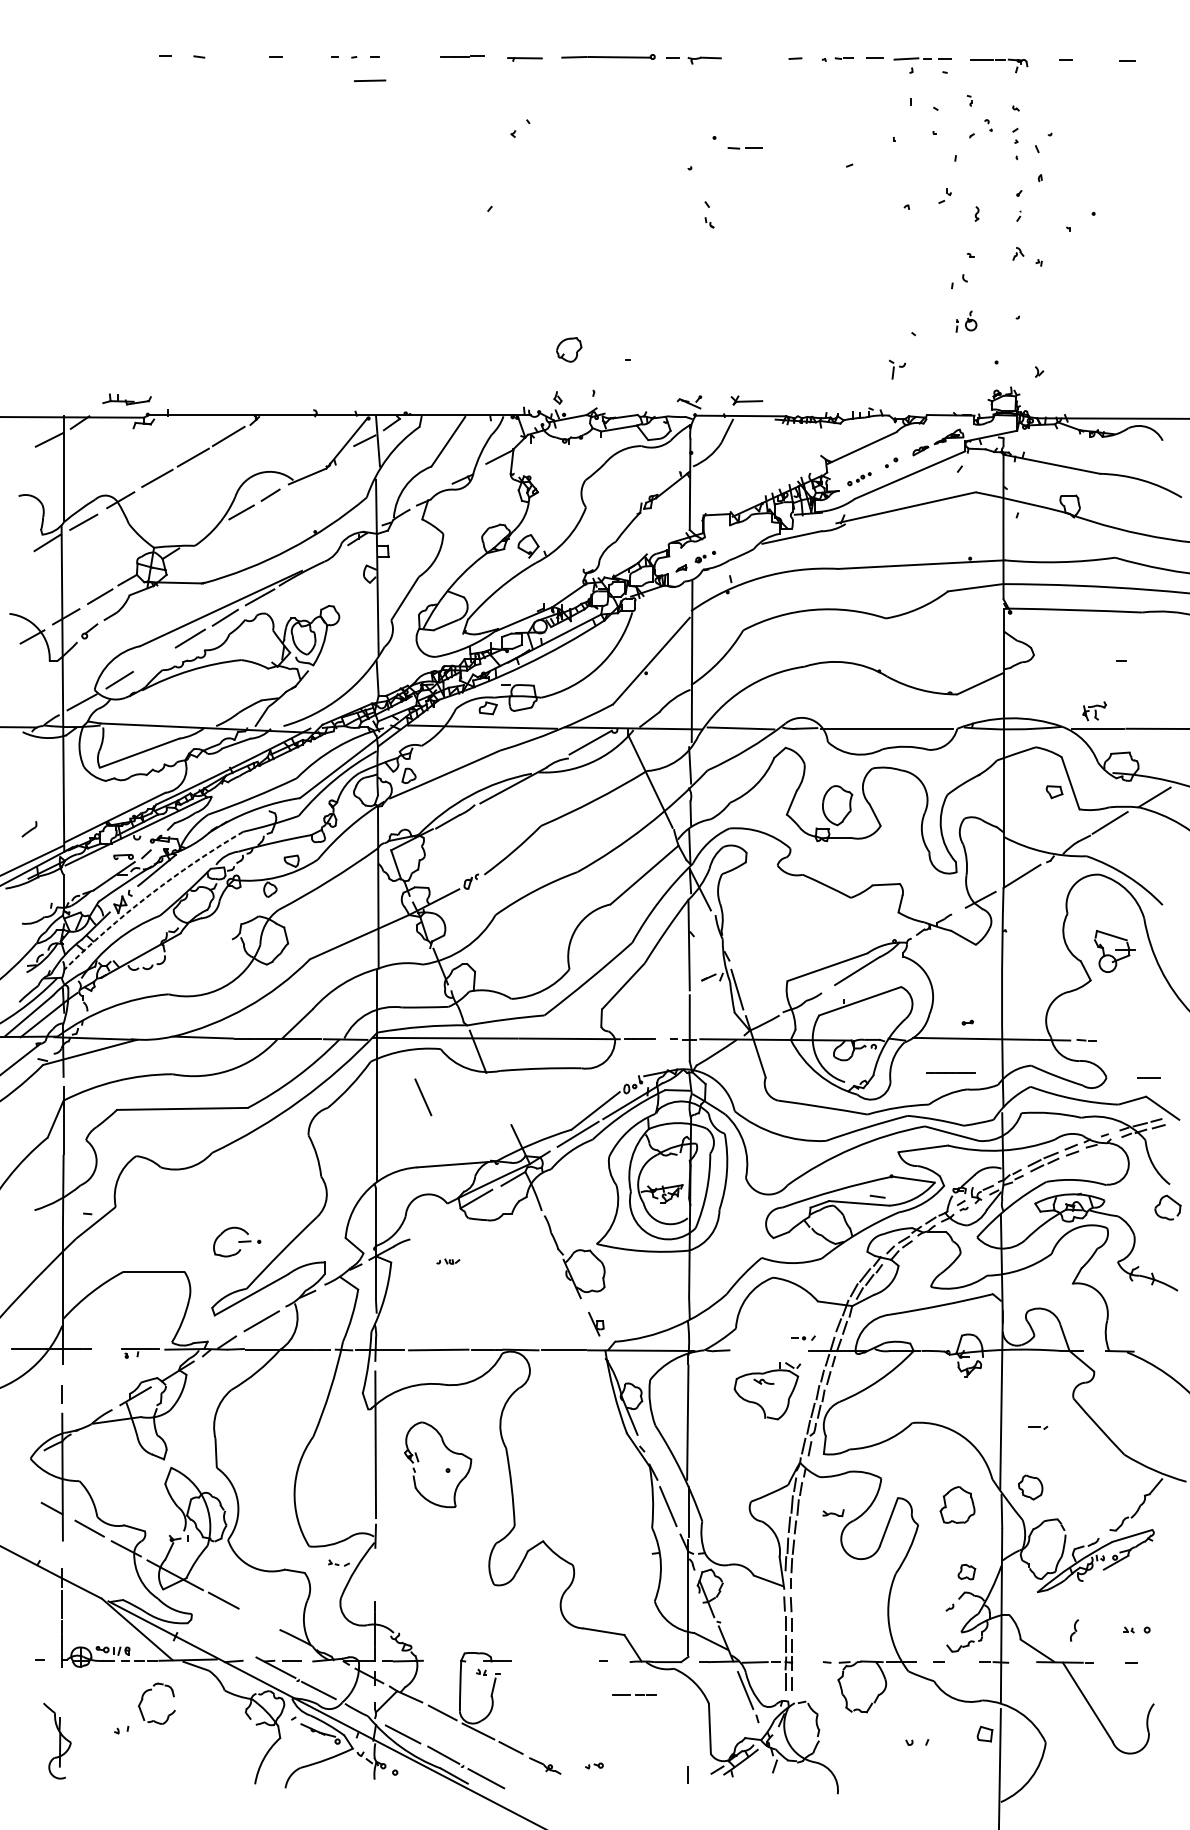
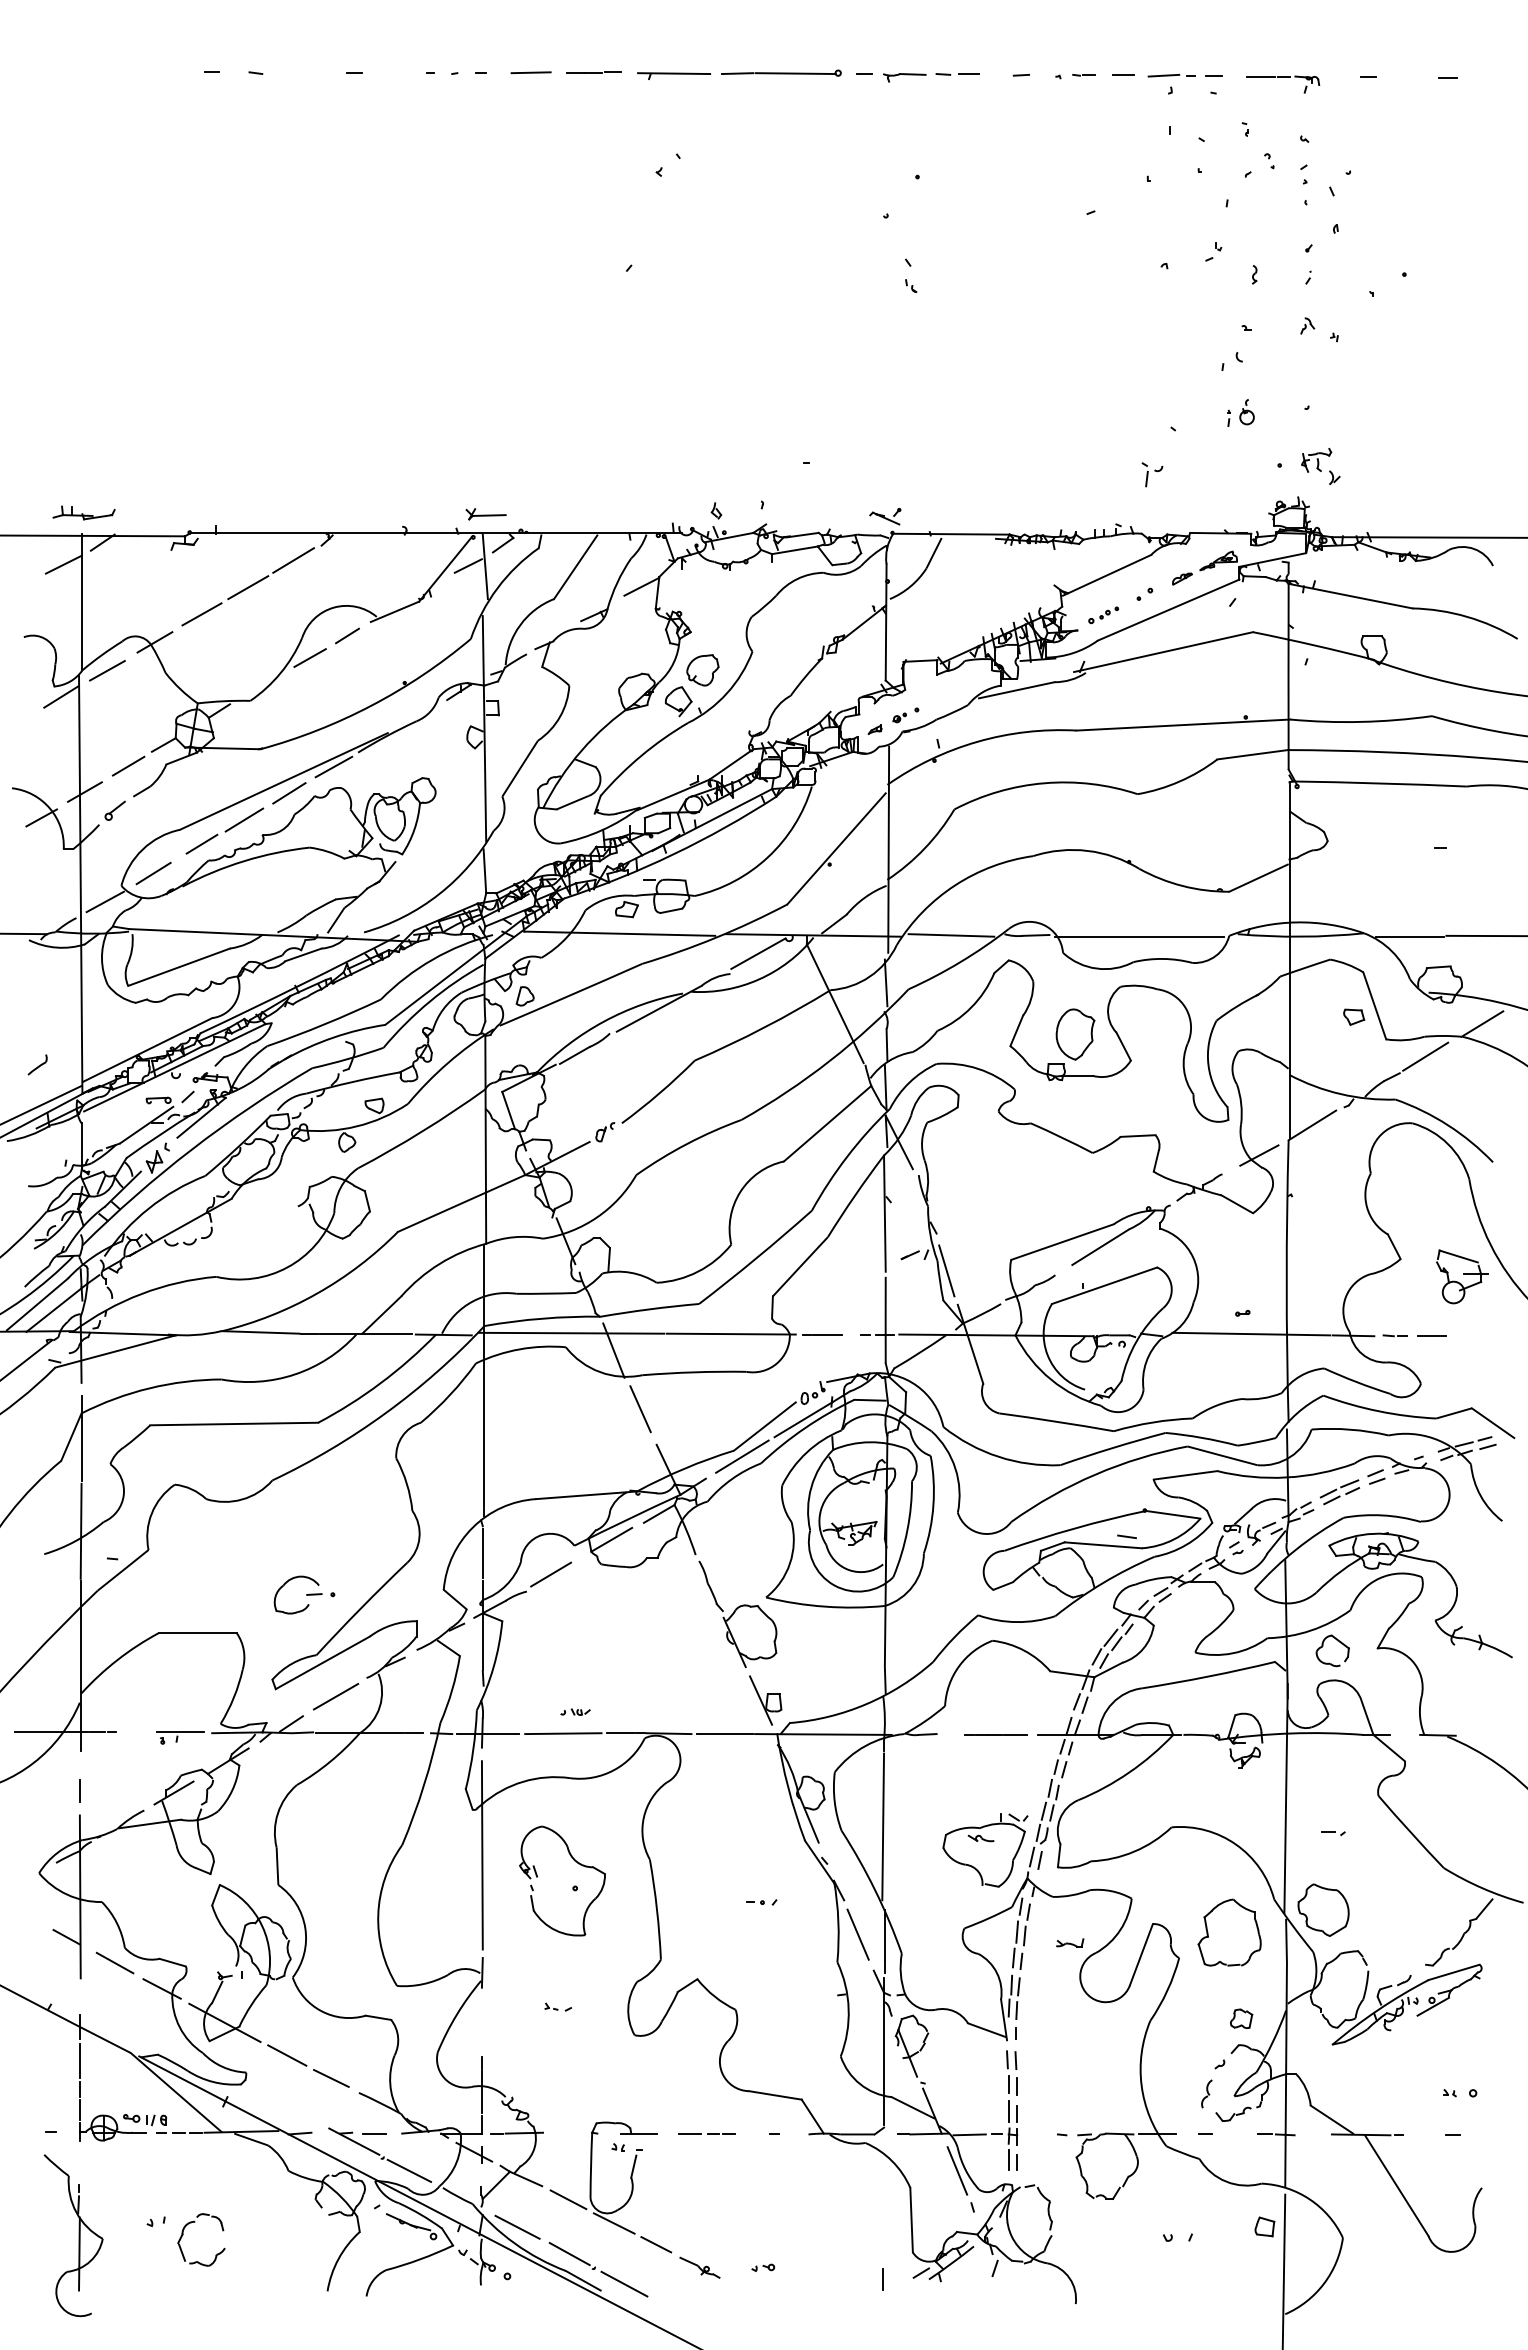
part: (524, 59) -> (673, 76), size x1.67
line: (369, 80) -> (530, 72), moved
line: (745, 148) -> (958, 74), moved
part: (568, 350) -> (702, 670), moved
part: (126, 399) -> (83, 512), moved
part: (746, 400) -> (485, 514), moved
line: (156, 656) -> (201, 843), added
part: (1094, 710) -> (1316, 459), moved
arc: (149, 895) -> (191, 1149), dashed -> solid
part: (1114, 951) -> (1462, 1276), moved
line: (950, 1072) -> (995, 1734), moved
line: (1148, 1077) -> (1431, 1335), moved
line: (423, 1097) -> (640, 1409), moved
part: (1160, 1204) -> (1323, 1646), moved
line: (429, 1226) -> (551, 1574), added
part: (448, 1261) -> (575, 1711), moved
part: (596, 1324) -> (765, 1700), size x1.67
part: (803, 1338) -> (761, 1902), moved
part: (767, 1391) -> (985, 1850), moved
part: (1030, 1486) -> (1323, 1909), size x1.67
part: (957, 1504) -> (1229, 1932), size x1.43
part: (338, 1562) -> (557, 2006), moved
line: (257, 1617) -> (330, 2077), added
part: (1074, 1630) -> (1206, 2093), moved
part: (152, 1690) -> (195, 2222), moved
line: (635, 1694) -> (707, 2133), moved
part: (57, 1740) -> (73, 2235), size x1.67

